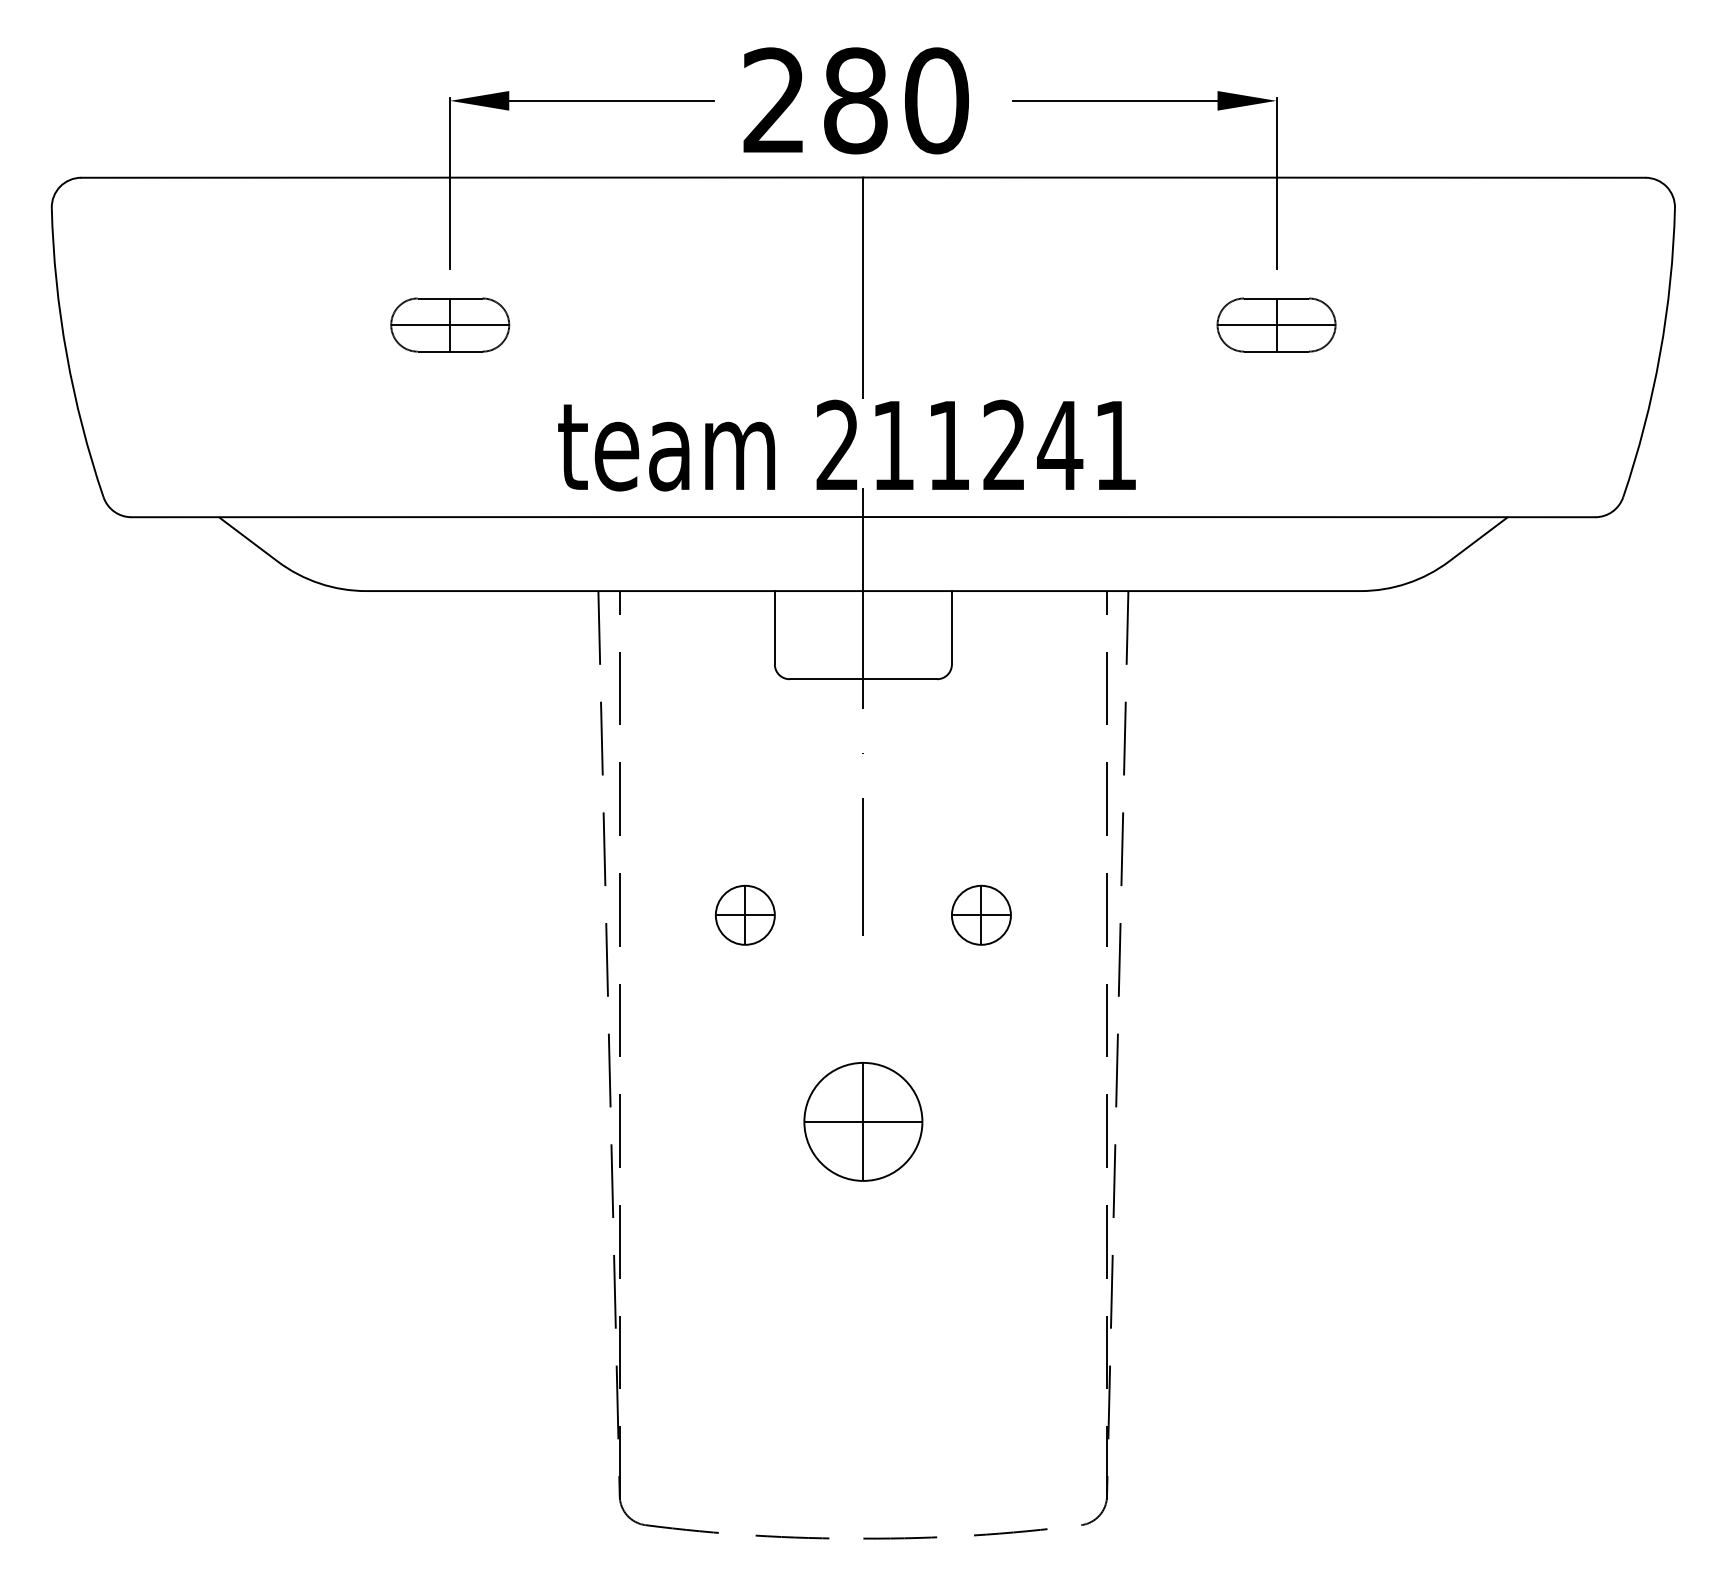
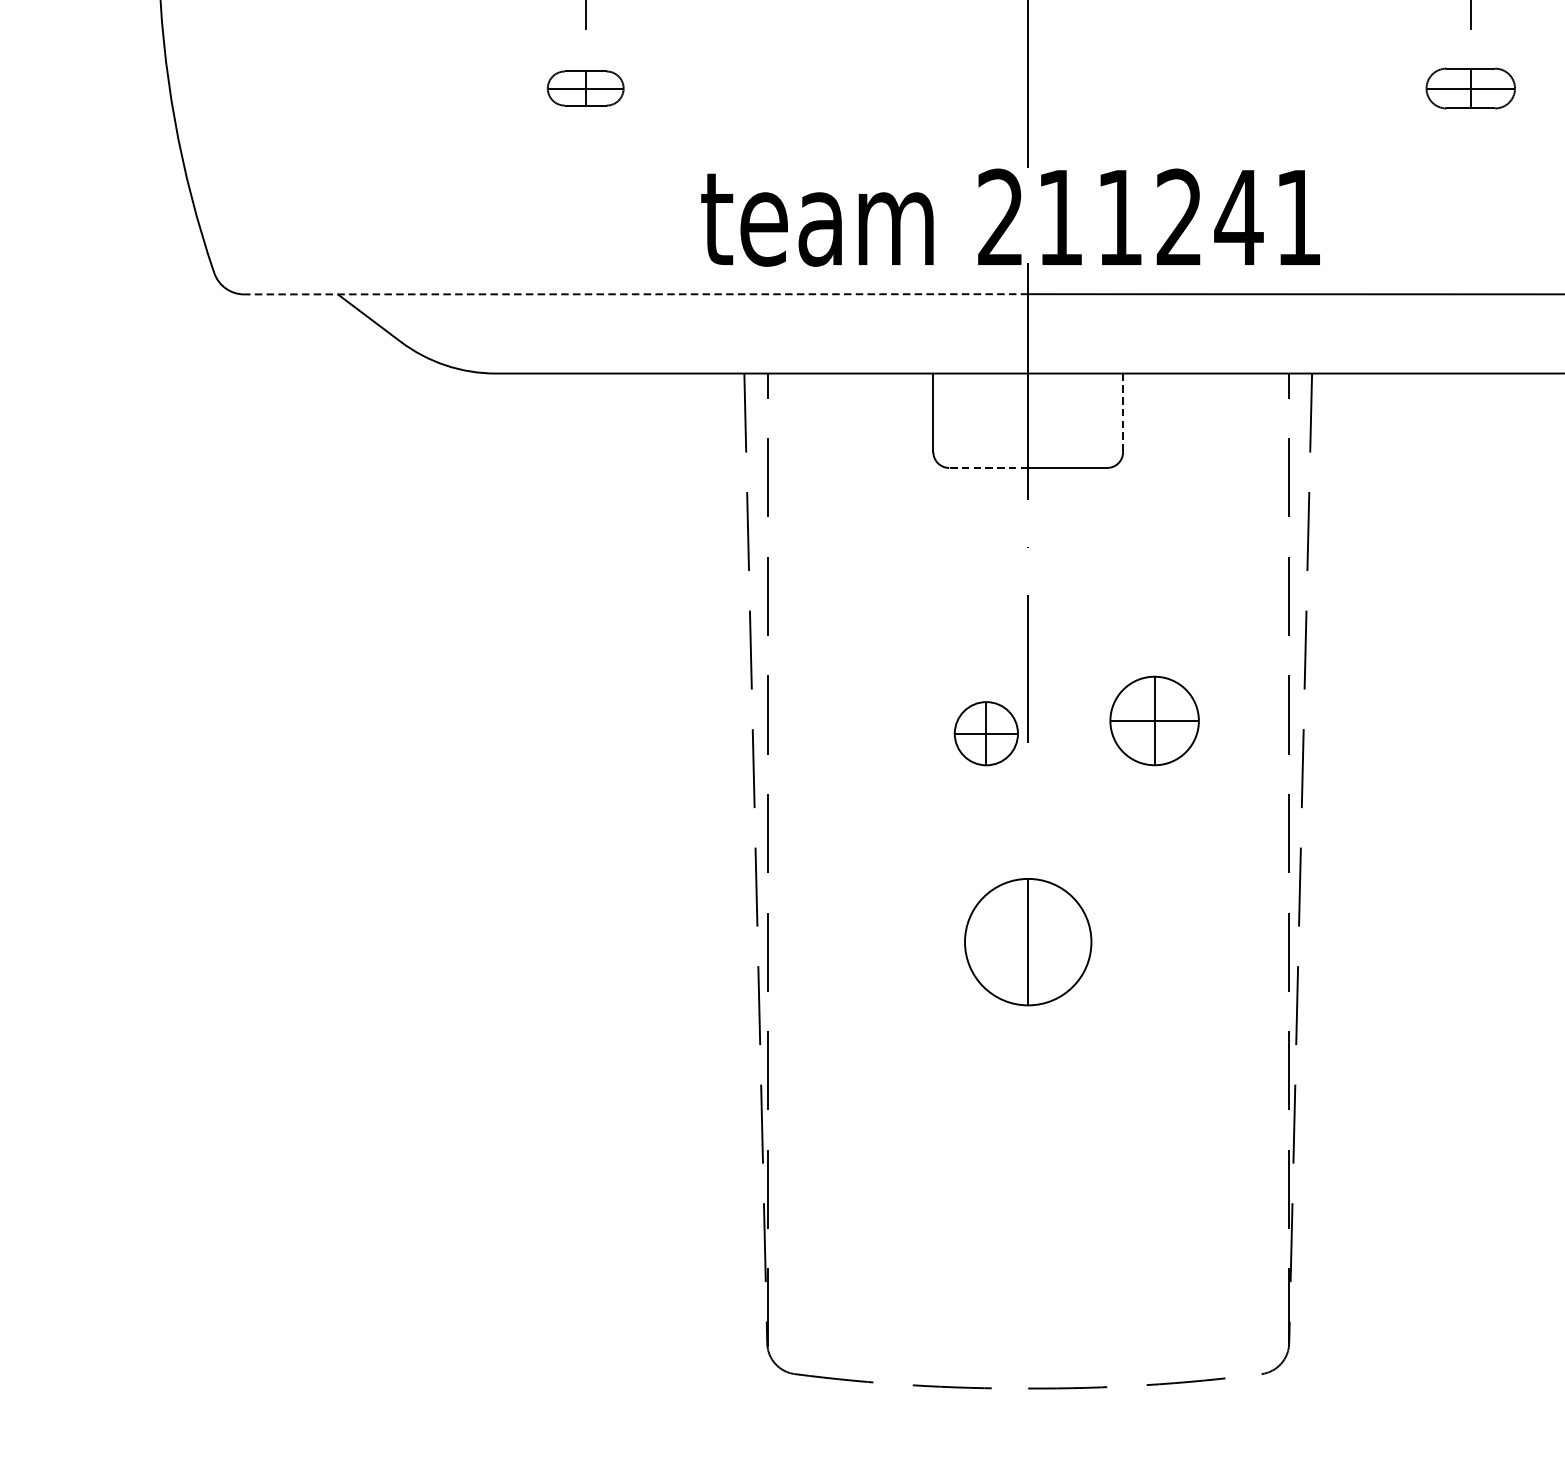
part: (450, 324) -> (585, 87), size x0.6
part: (1276, 324) -> (1470, 87), size x0.7
line: (497, 517) -> (636, 294), solid -> dashed
line: (951, 627) -> (1122, 412), solid -> dashed
line: (826, 679) -> (988, 468), solid -> dashed
part: (745, 914) -> (986, 732), moved
part: (981, 914) -> (1154, 719), size x1.4
line: (863, 1121) -> (1028, 941), removed

